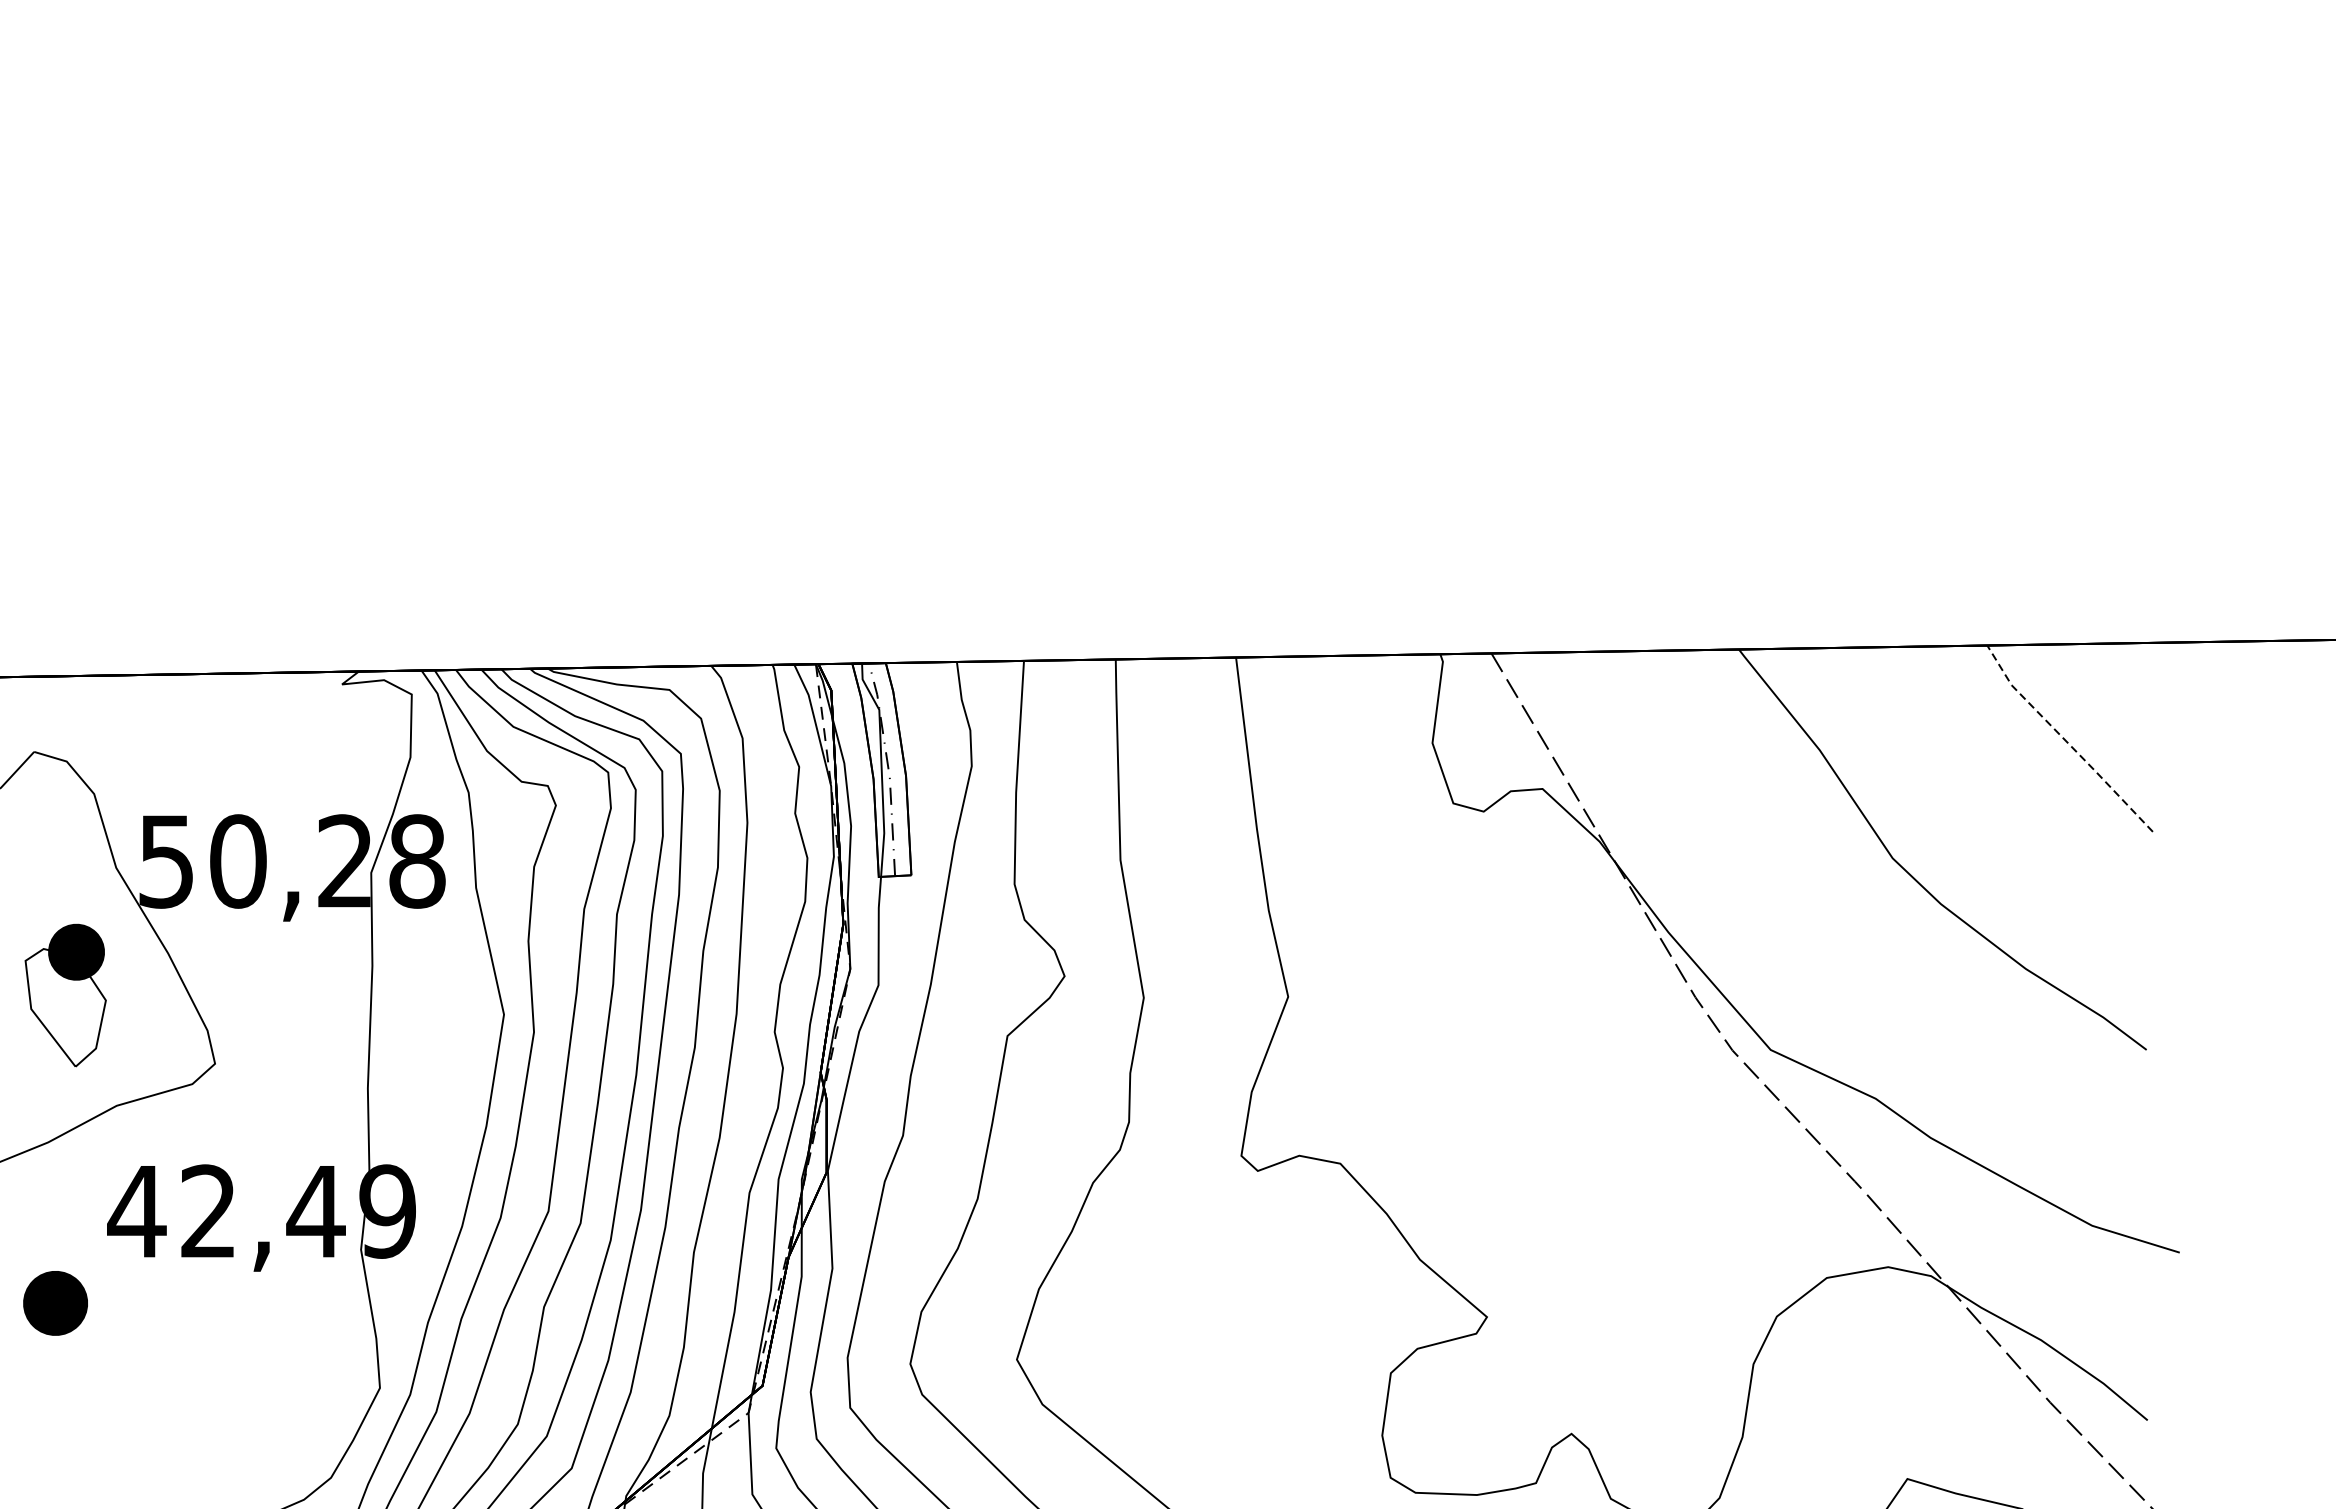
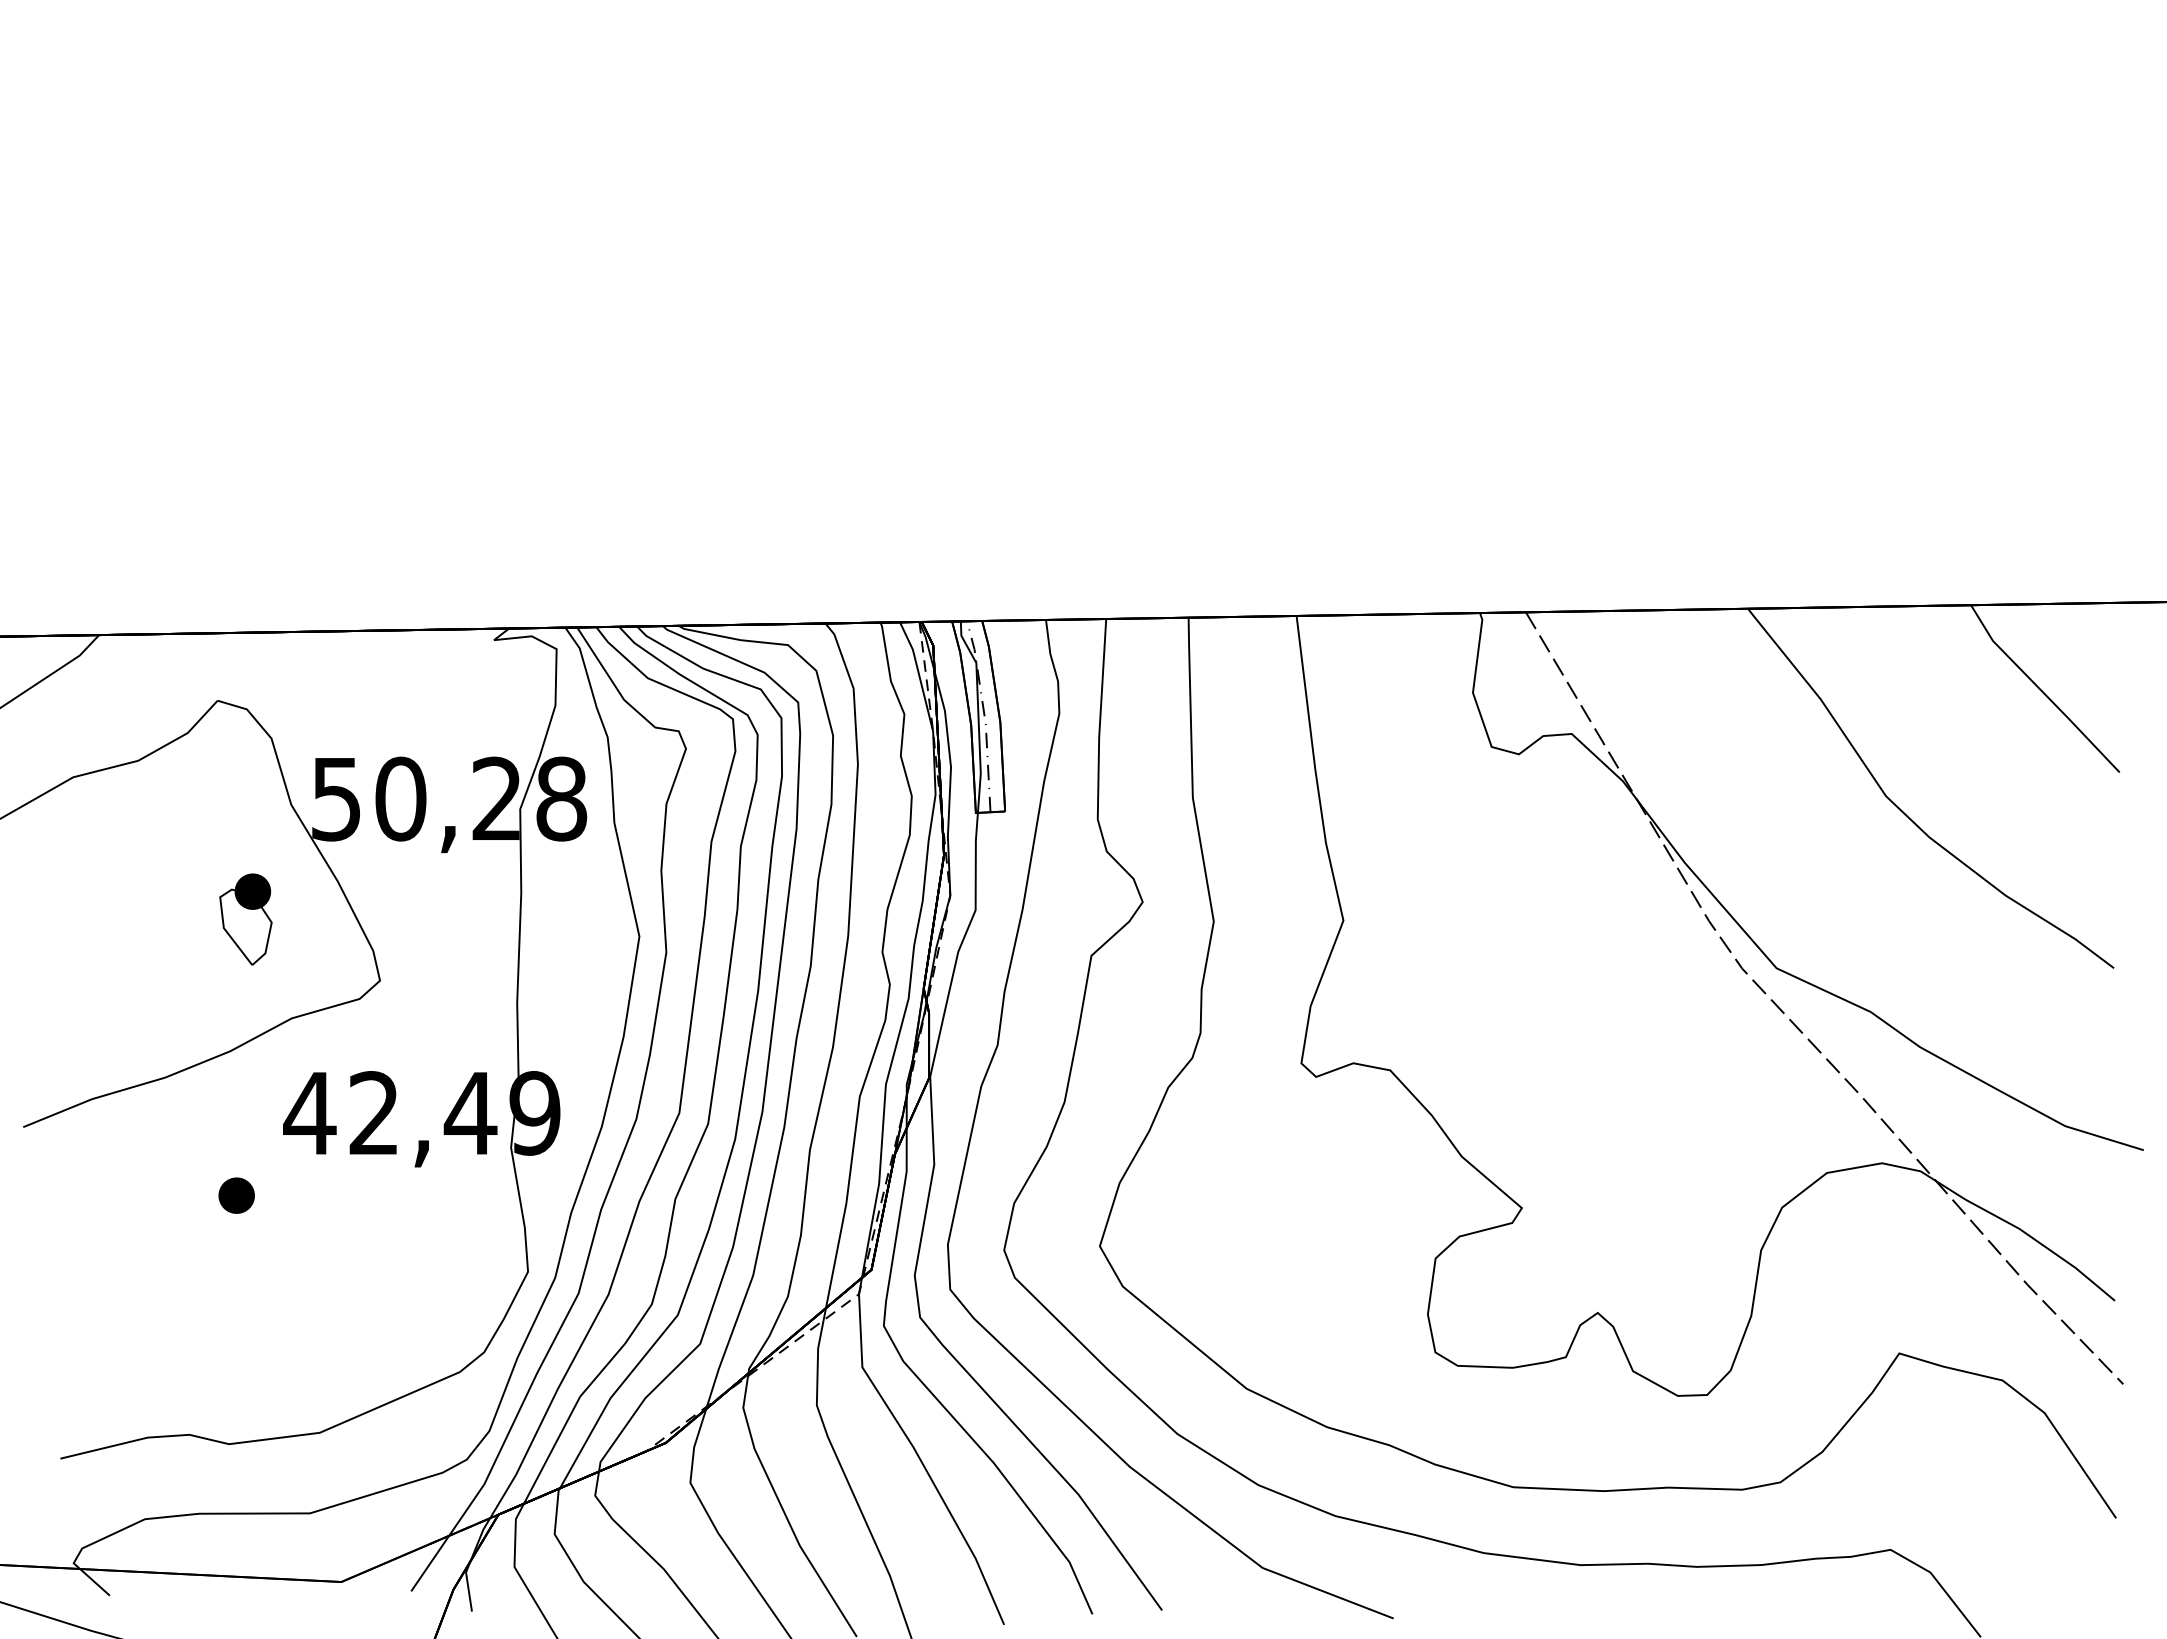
line: (2065, 741) -> (2041, 691), dashed -> solid
part: (65, 995) -> (245, 919), size x0.71
part: (55, 1303) -> (236, 1195), size x0.62

